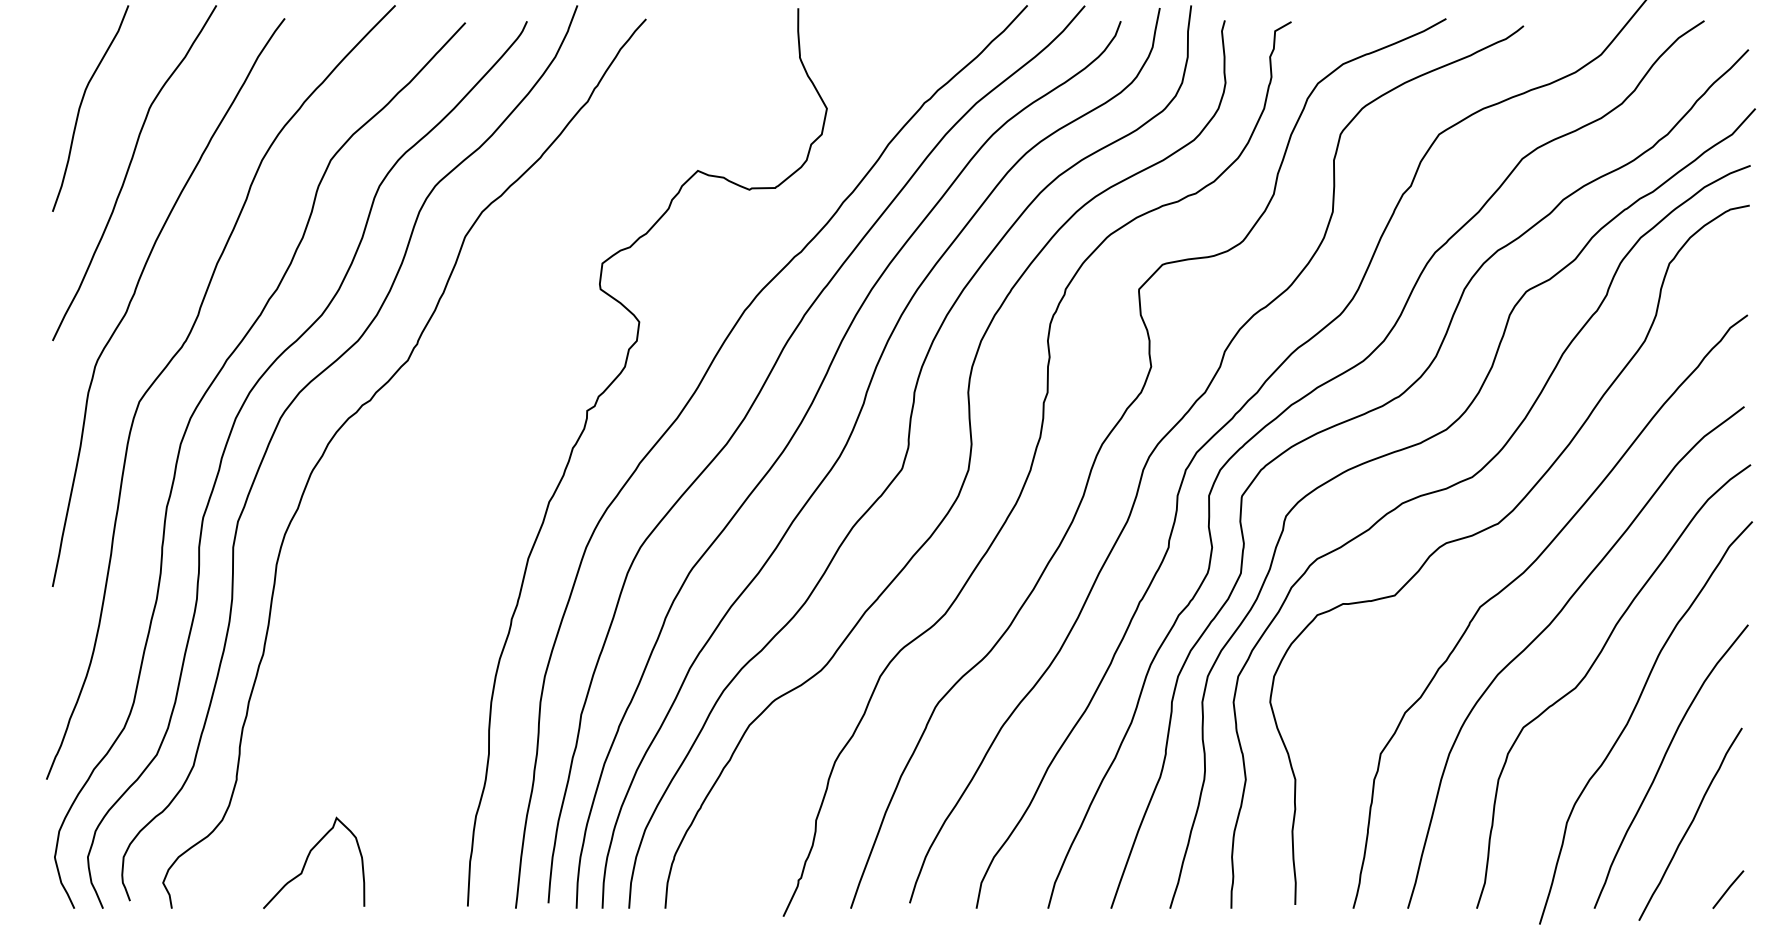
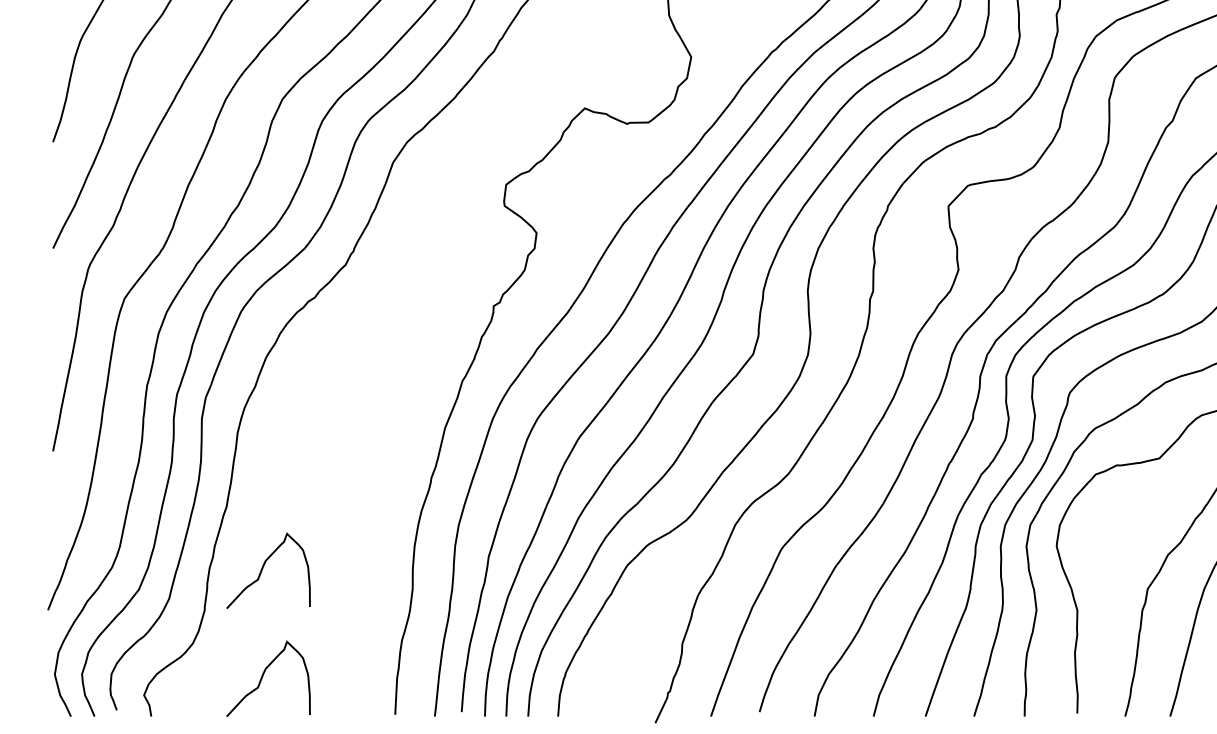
curve: (308, 727) -> (263, 567), added

